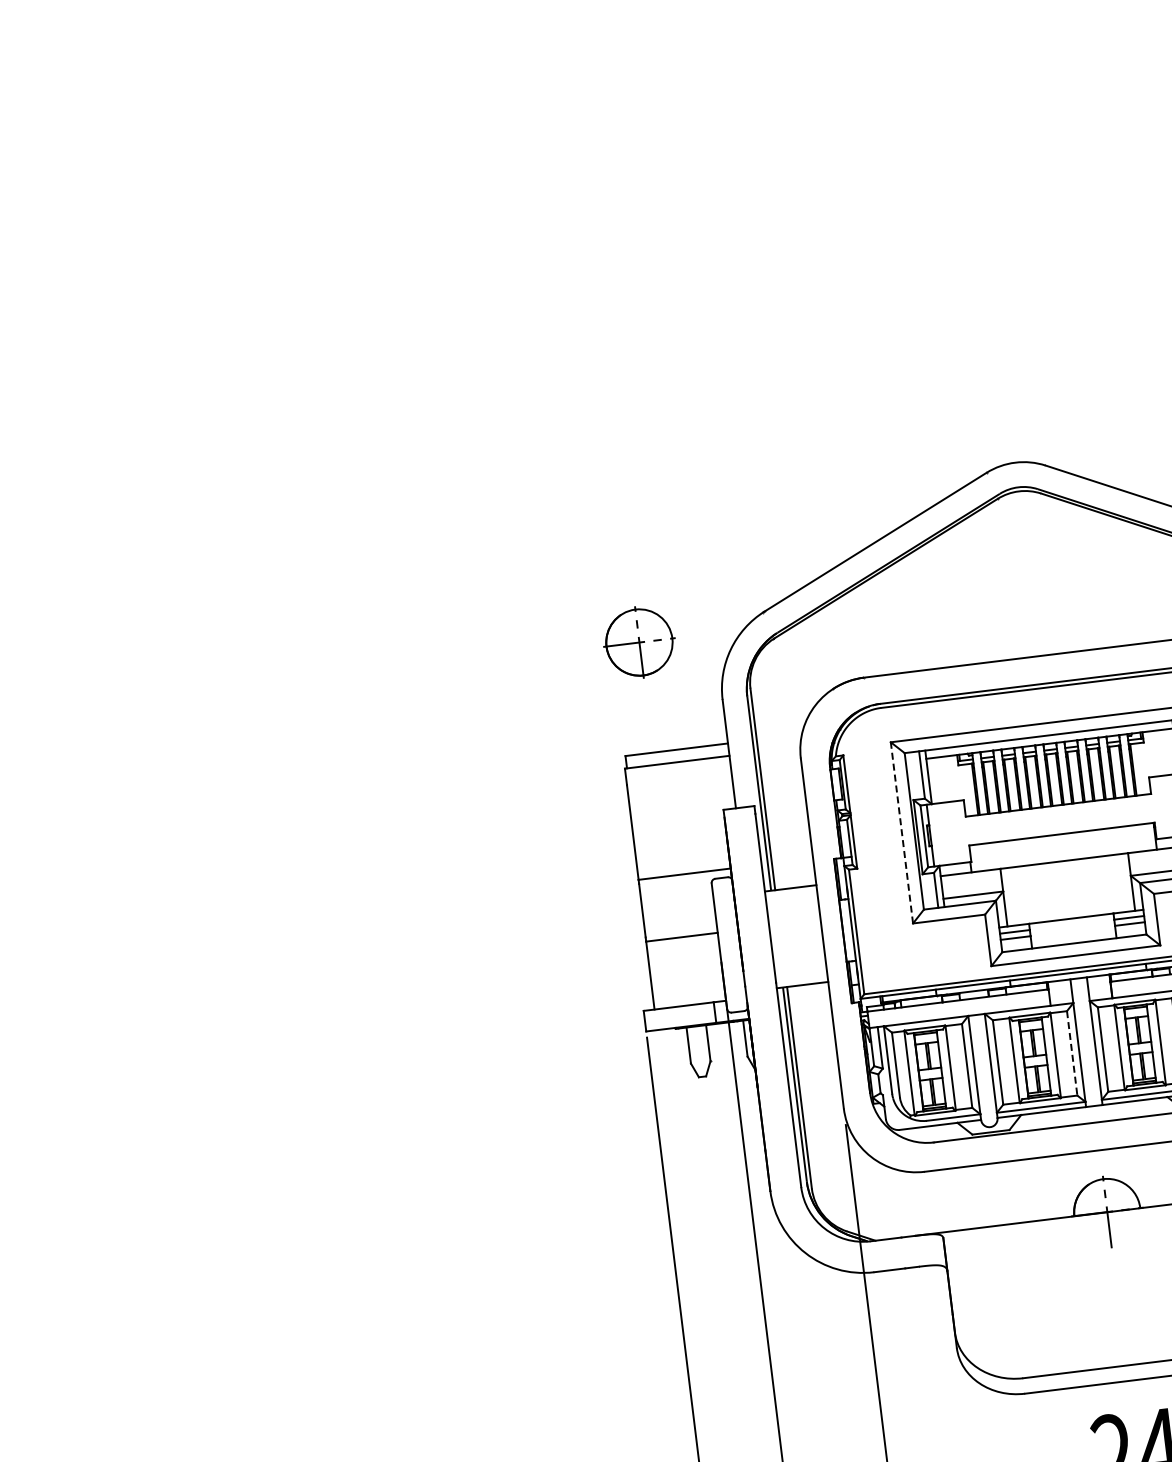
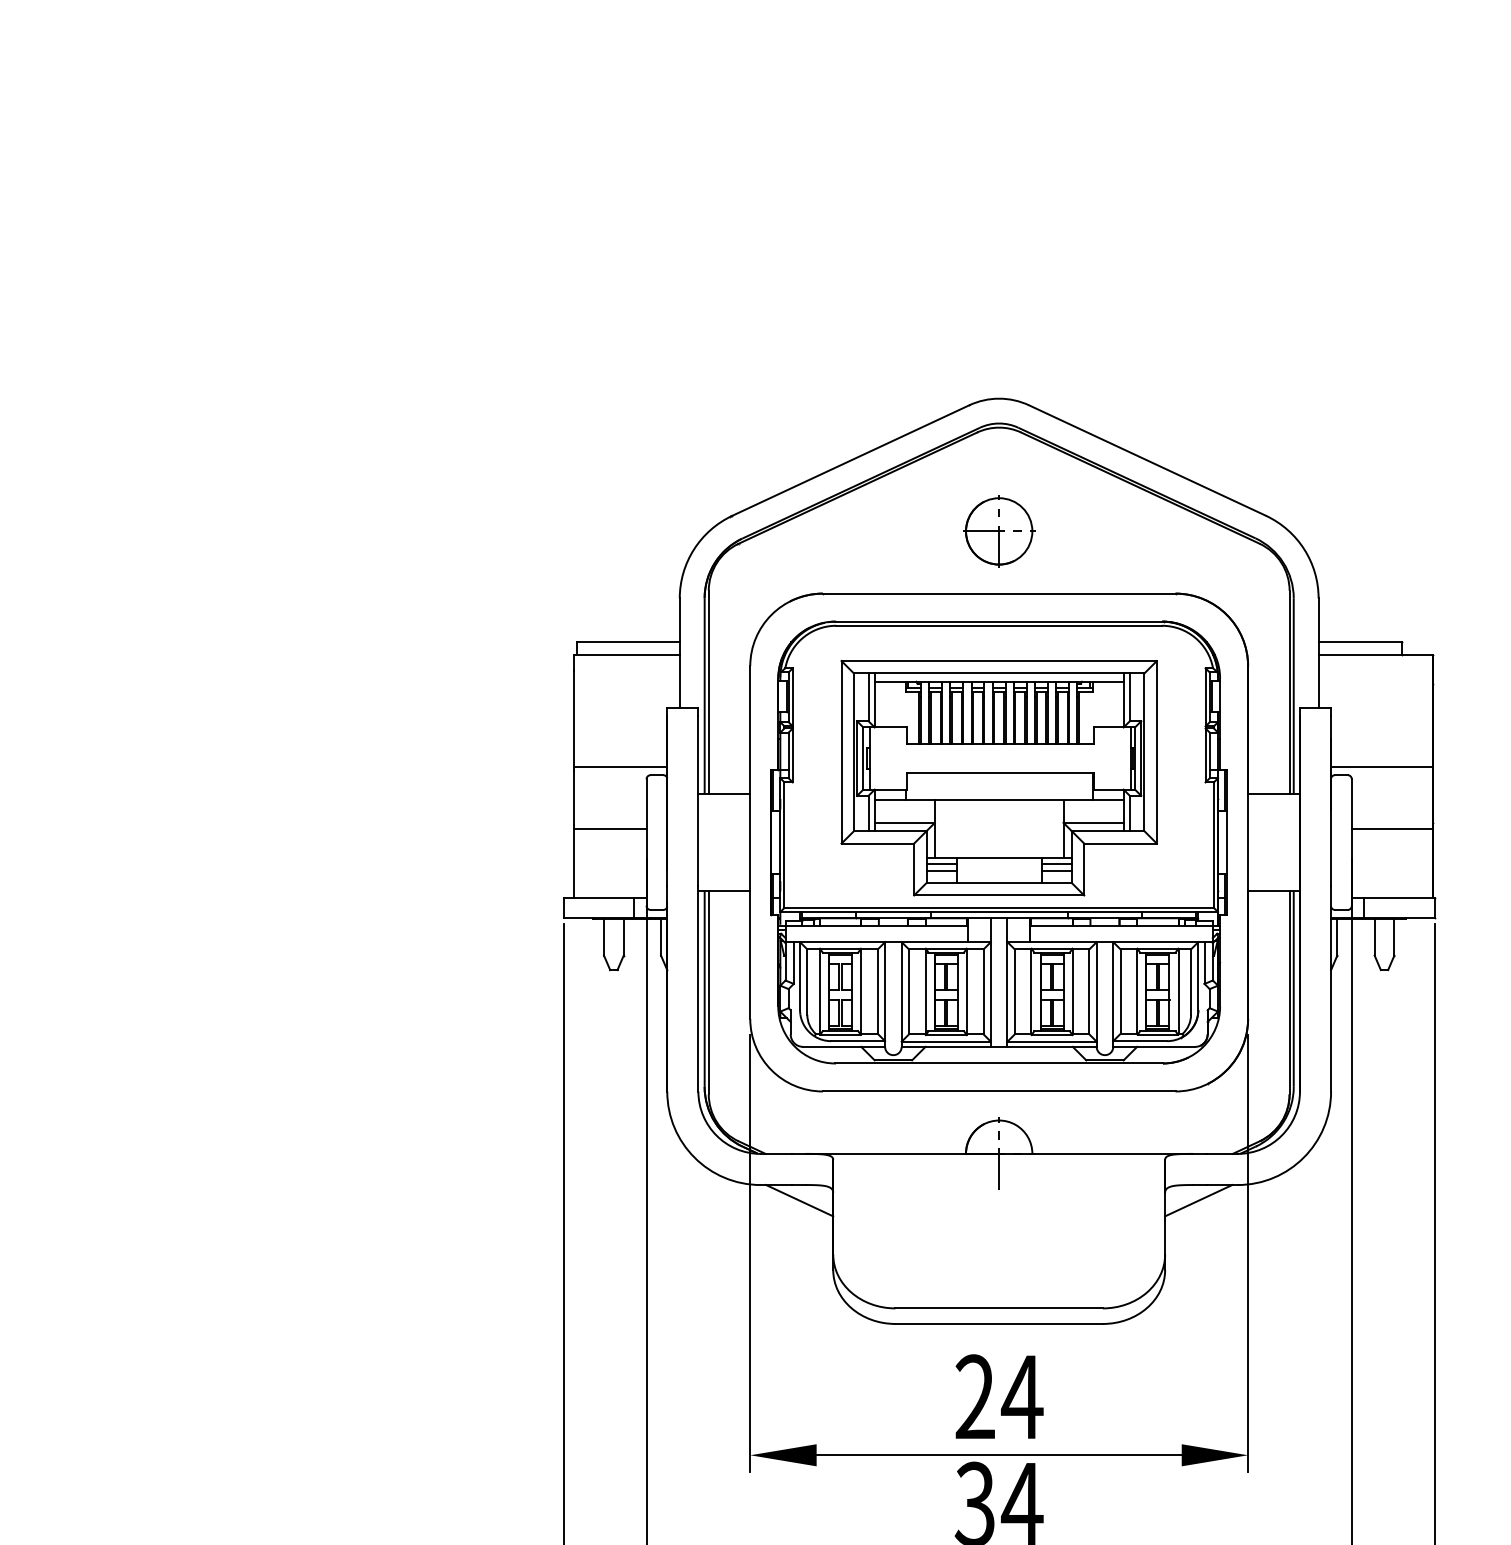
part: (639, 642) -> (999, 531), moved
line: (901, 832) -> (841, 751), dashed -> solid
line: (1072, 1052) -> (983, 991), dashed -> solid
line: (914, 1282) -> (799, 1200), added

